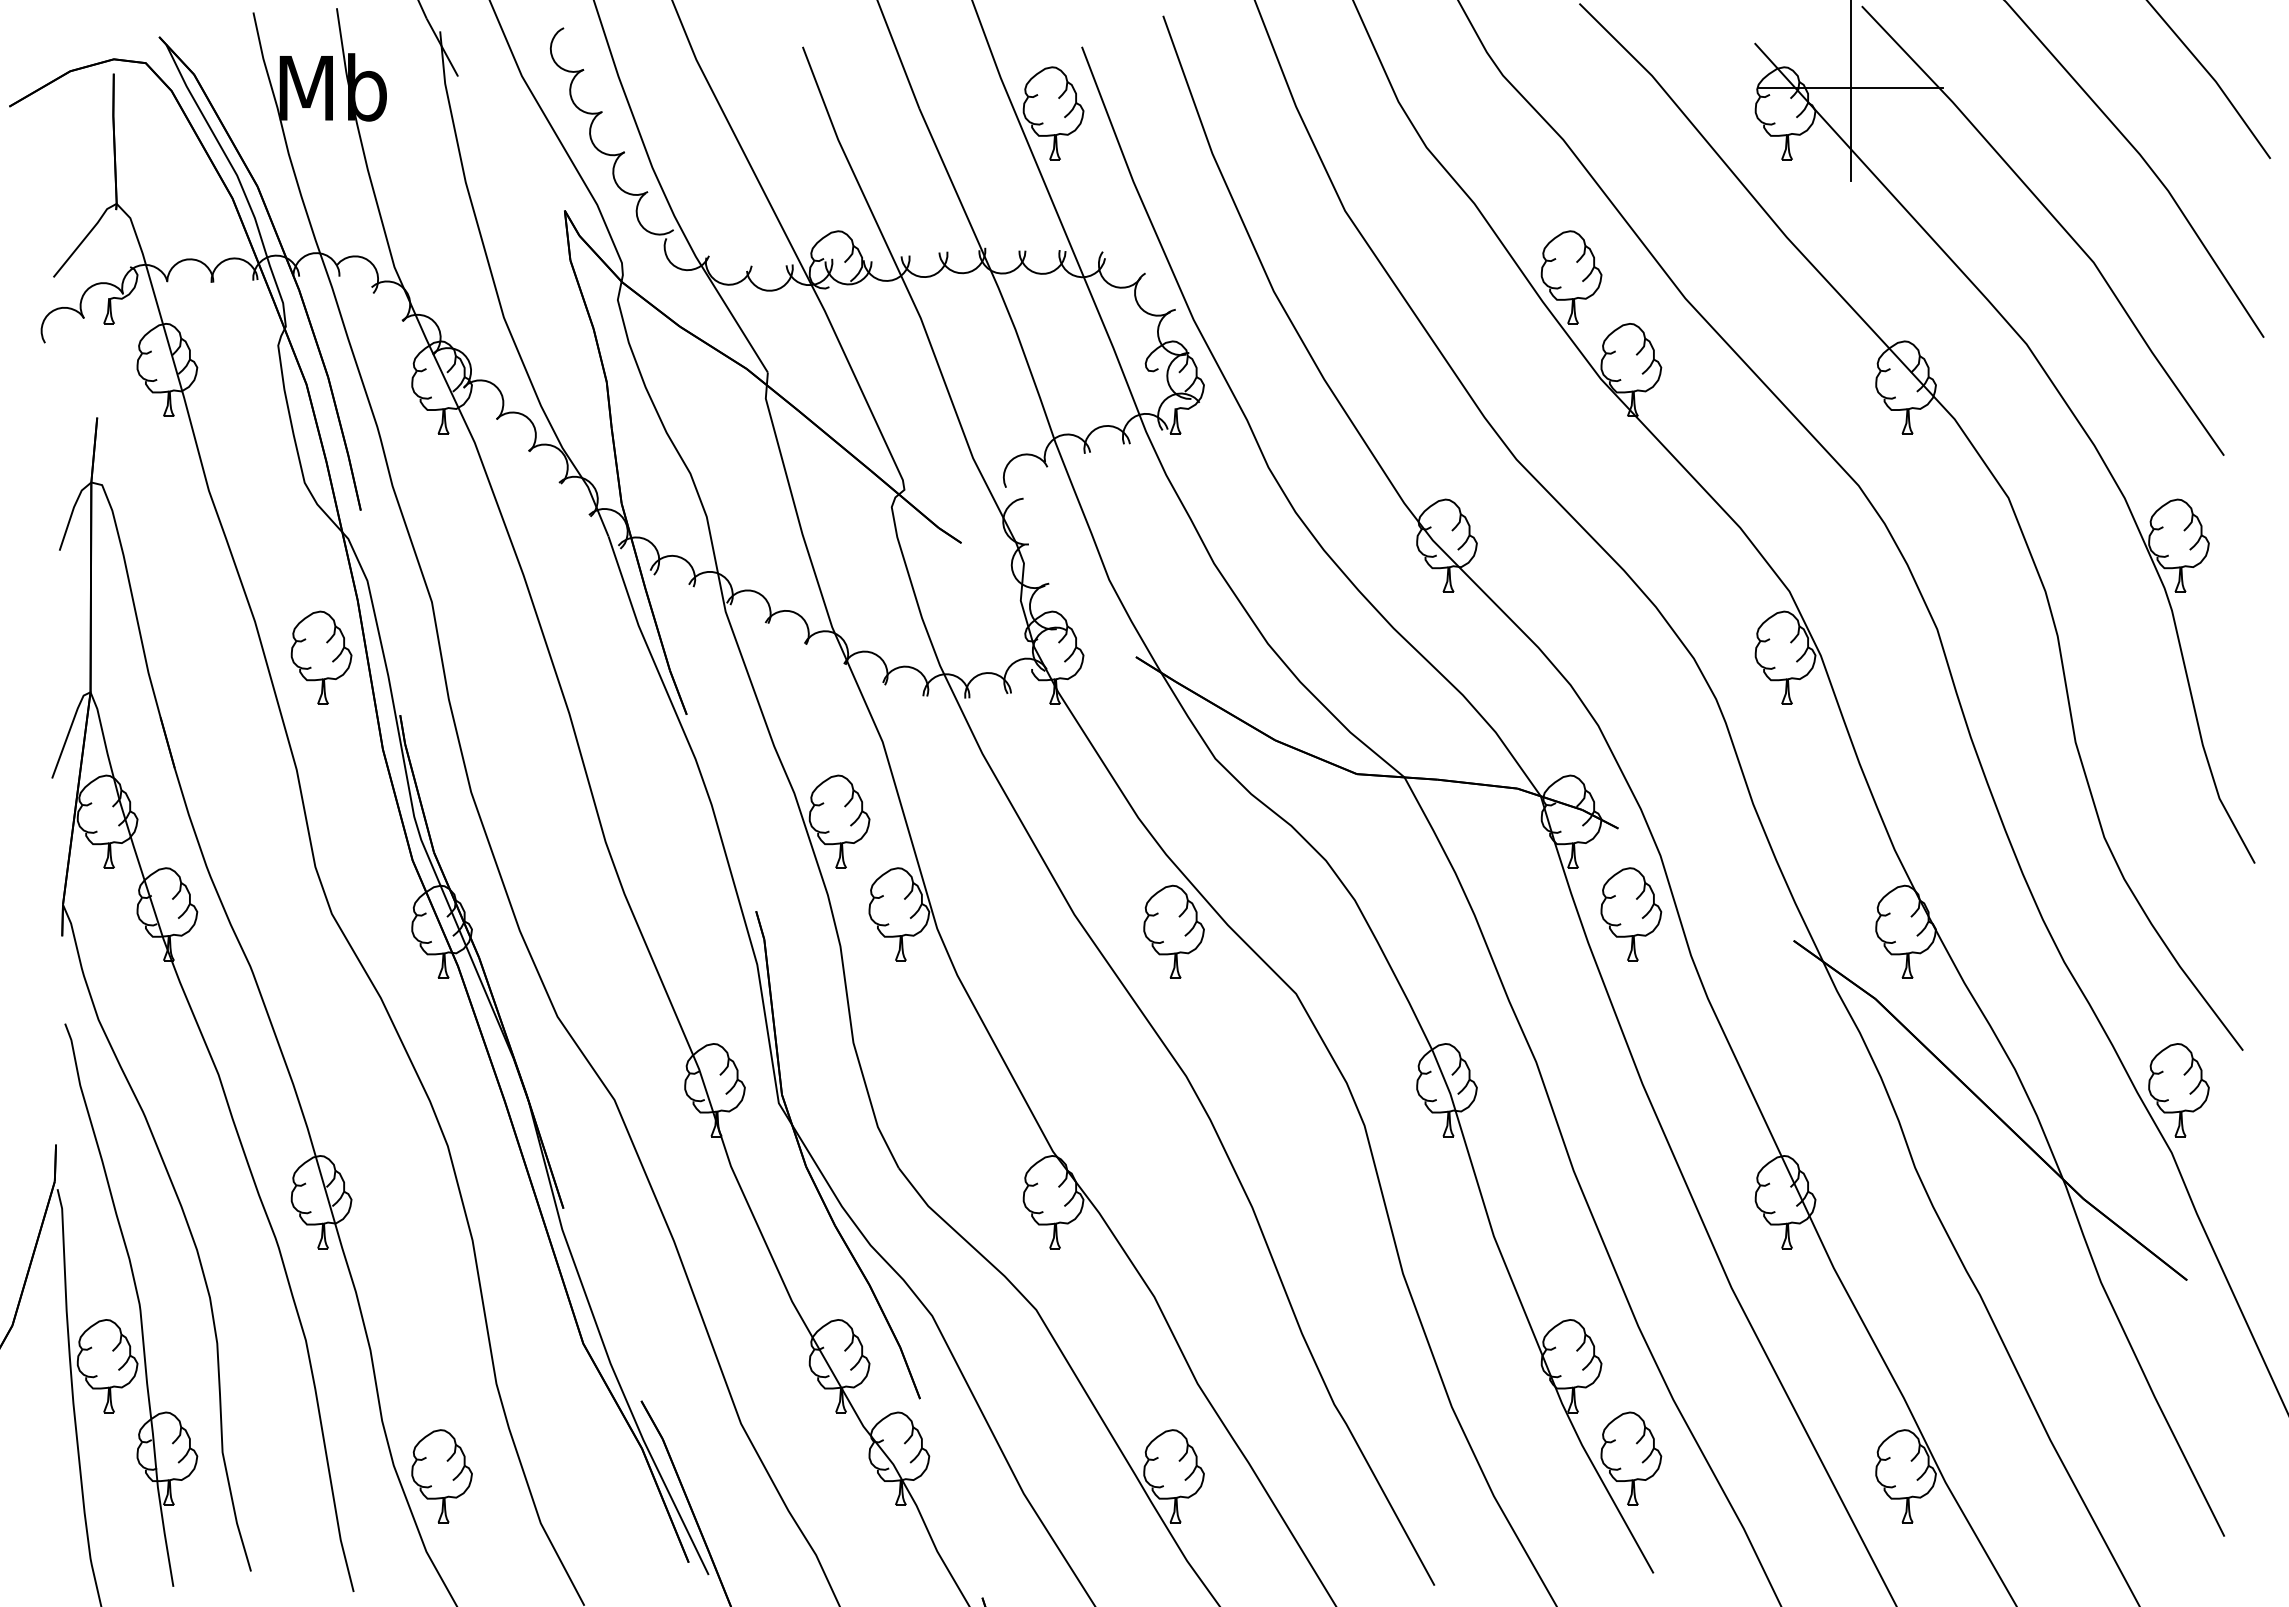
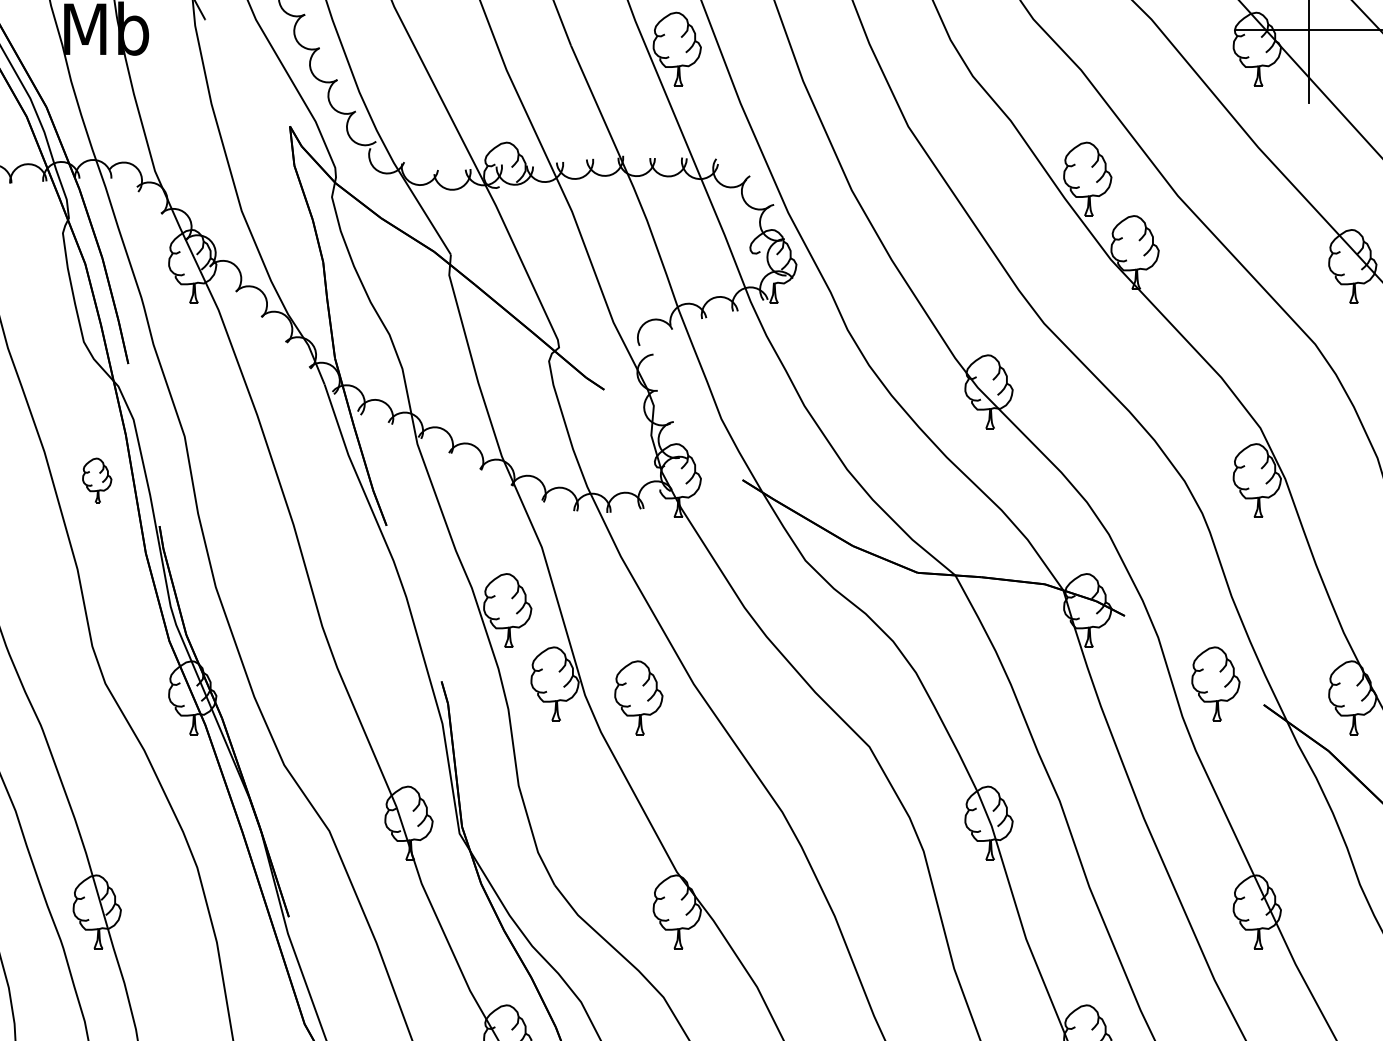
part: (321, 657) -> (97, 480), size x0.6
part: (1631, 914) -> (1216, 684), moved
part: (1173, 931) -> (638, 697), moved

